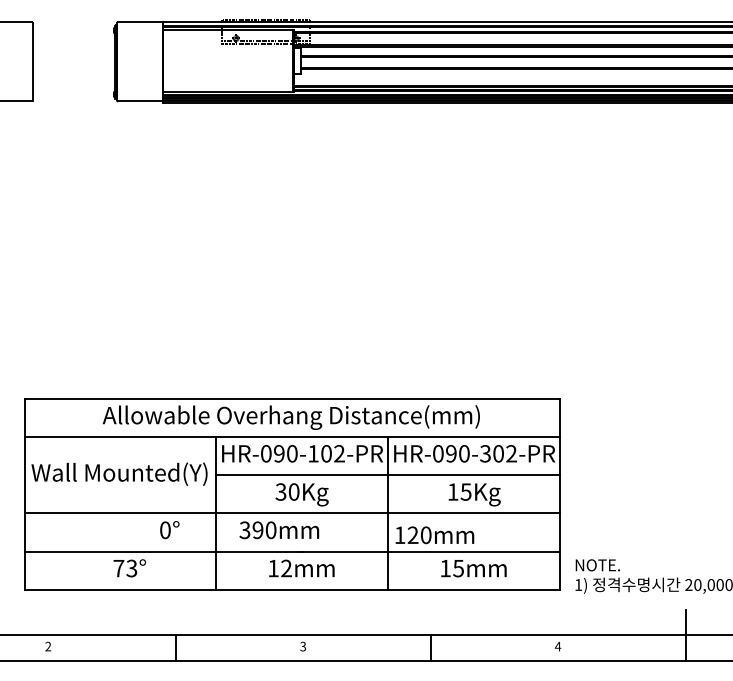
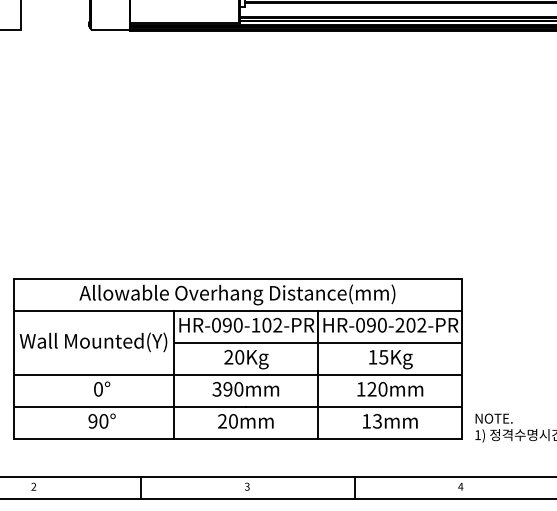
text: (485, 453) -> (400, 325), HR-090-302-PR -> HR-090-202-PR
text: (280, 491) -> (228, 356), 30Kg -> 20Kg
text: (169, 530) -> (101, 389), moved
text: (279, 530) -> (245, 389), moved
text: (434, 535) -> (389, 389), moved
text: (458, 567) -> (377, 420), 15mm -> 13mm
text: (125, 568) -> (98, 421), 73° -> 90°
text: (279, 568) -> (227, 421), 12mm -> 20mm

